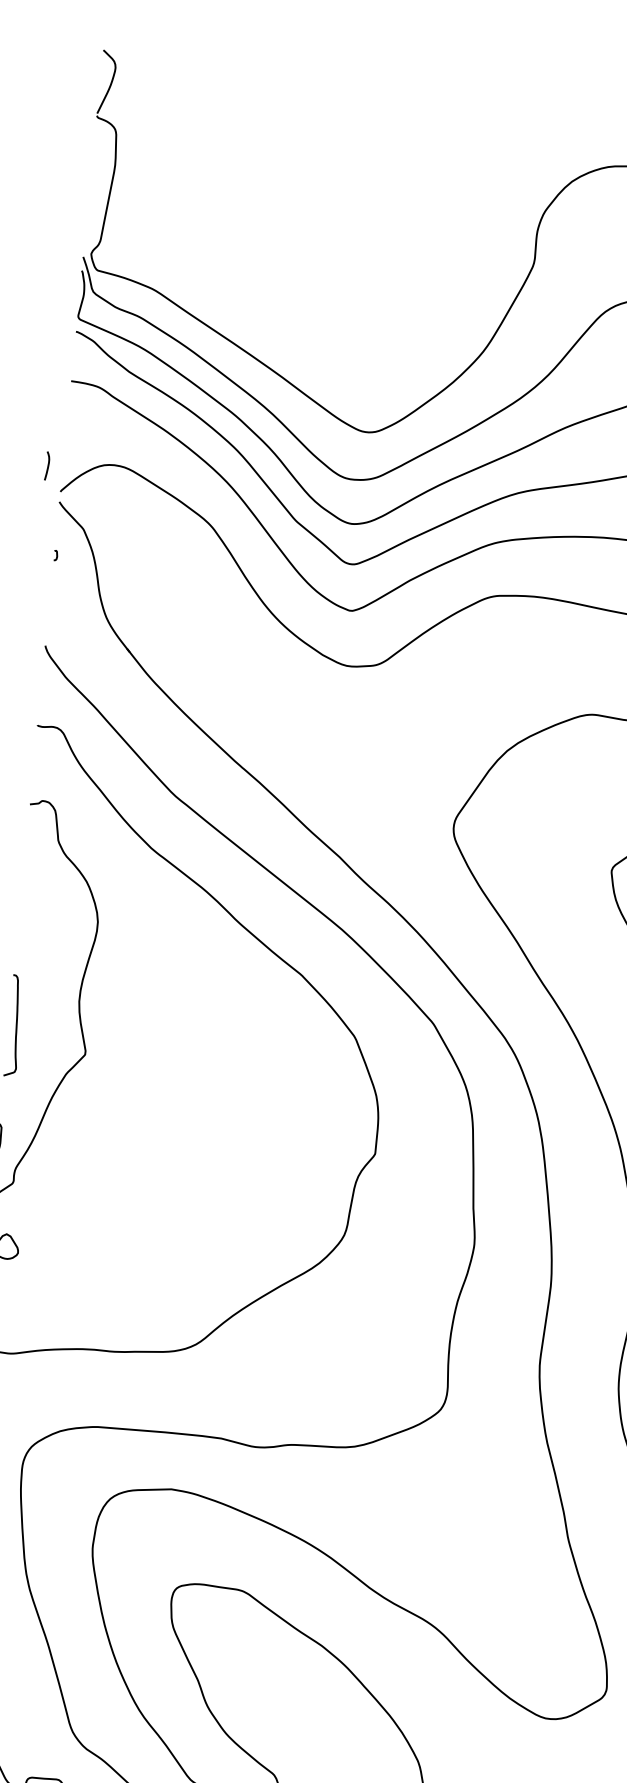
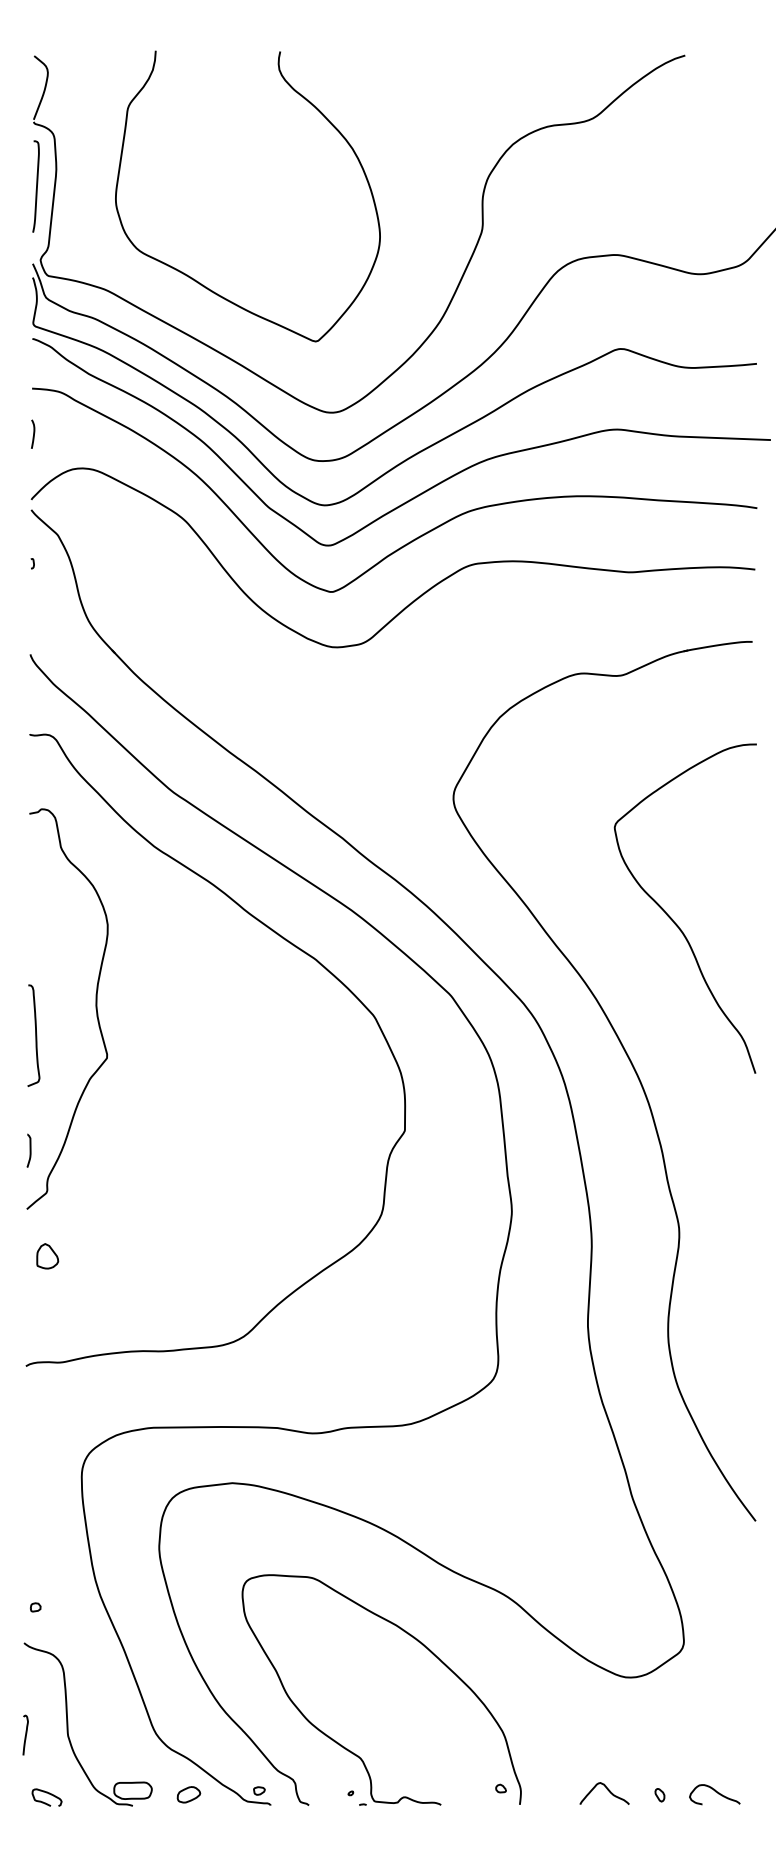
curve: (93, 180) -> (36, 186), added
curve: (240, 285) -> (192, 277), added
curve: (47, 465) -> (33, 433), moved

